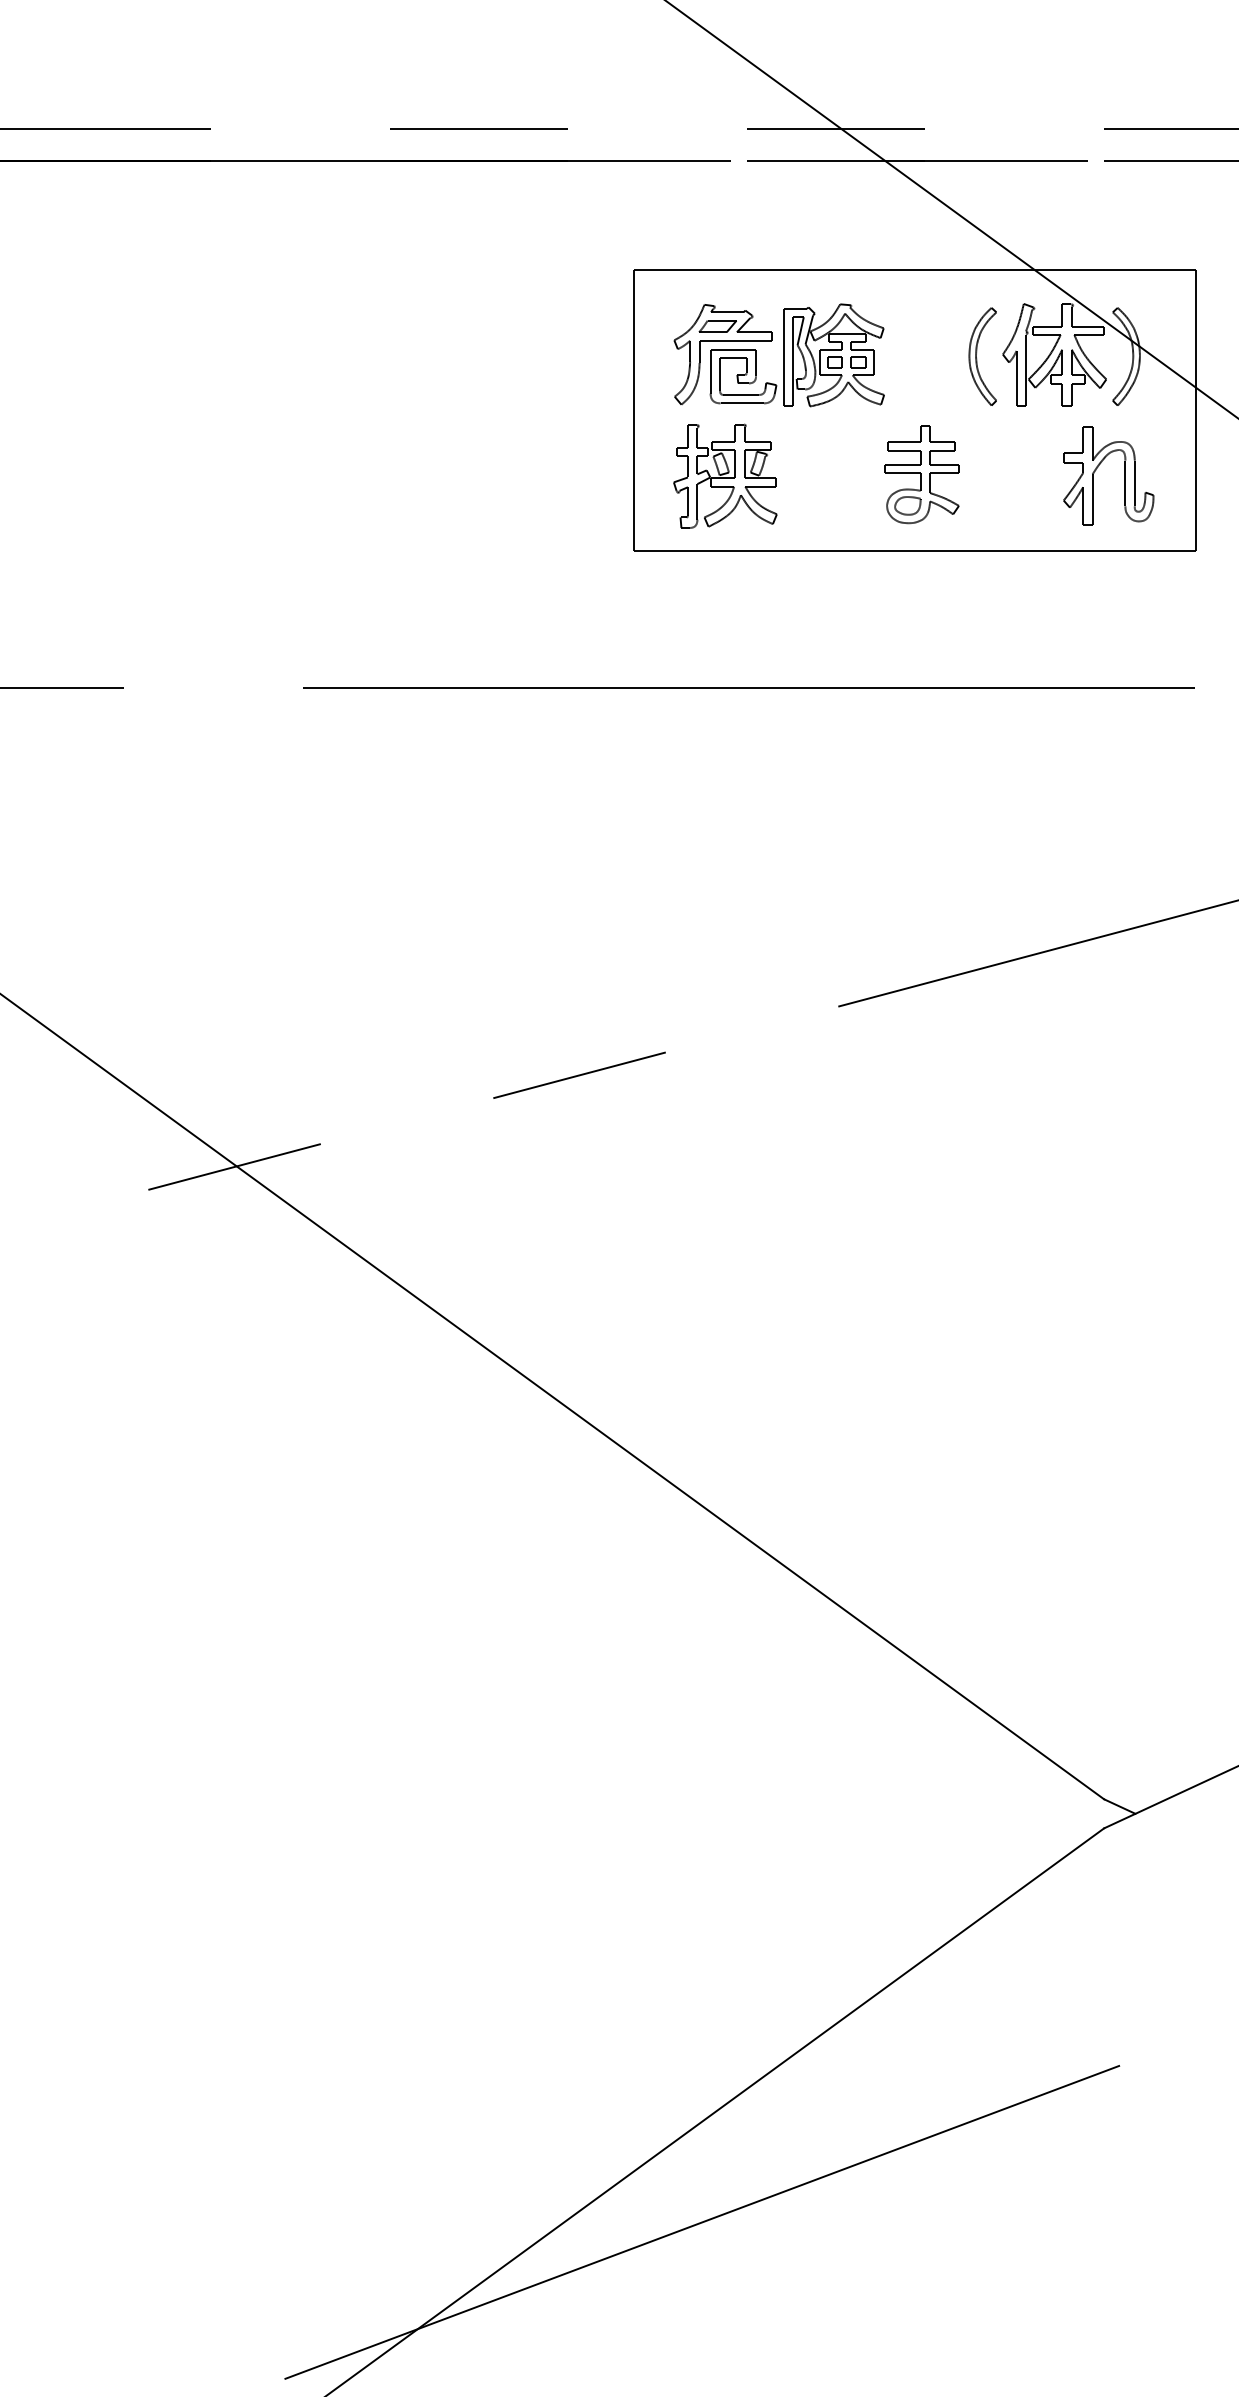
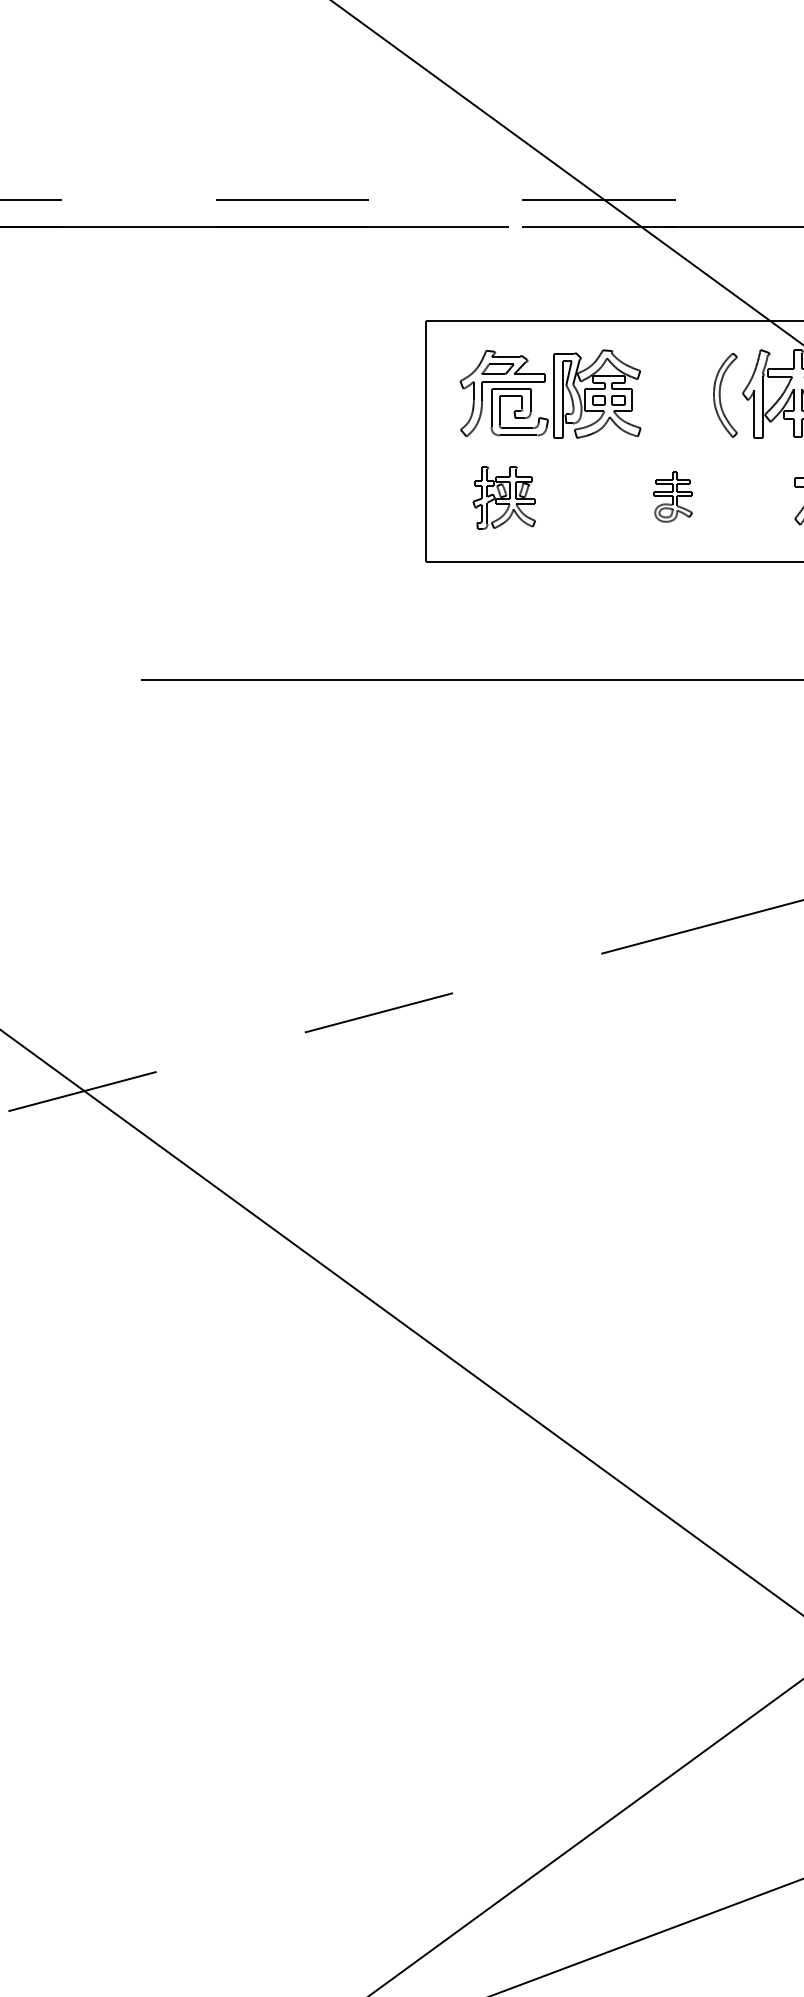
part: (921, 474) -> (672, 496), size x0.6
part: (725, 475) -> (504, 497), size x0.7

